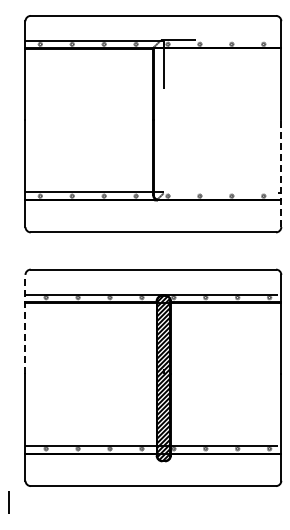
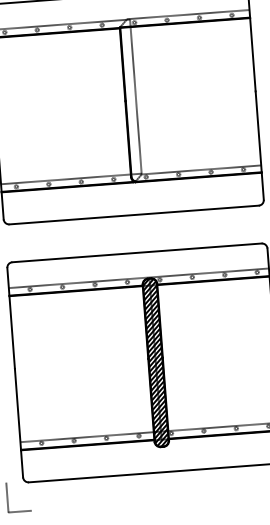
line: (281, 173) -> (259, 145), dashed -> solid
line: (25, 324) -> (11, 318), dashed -> solid

